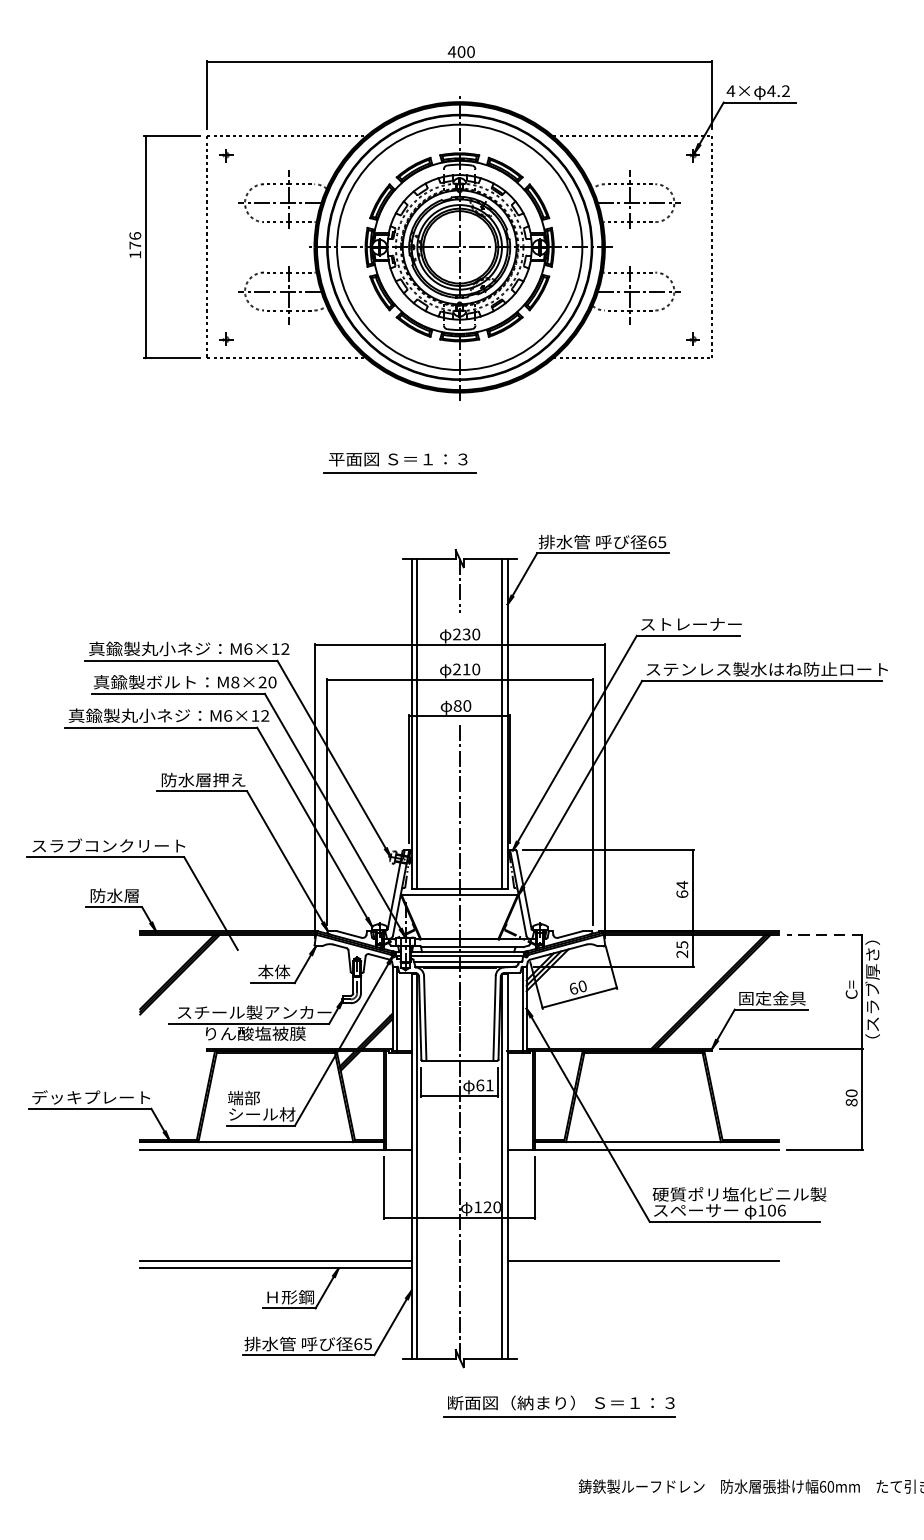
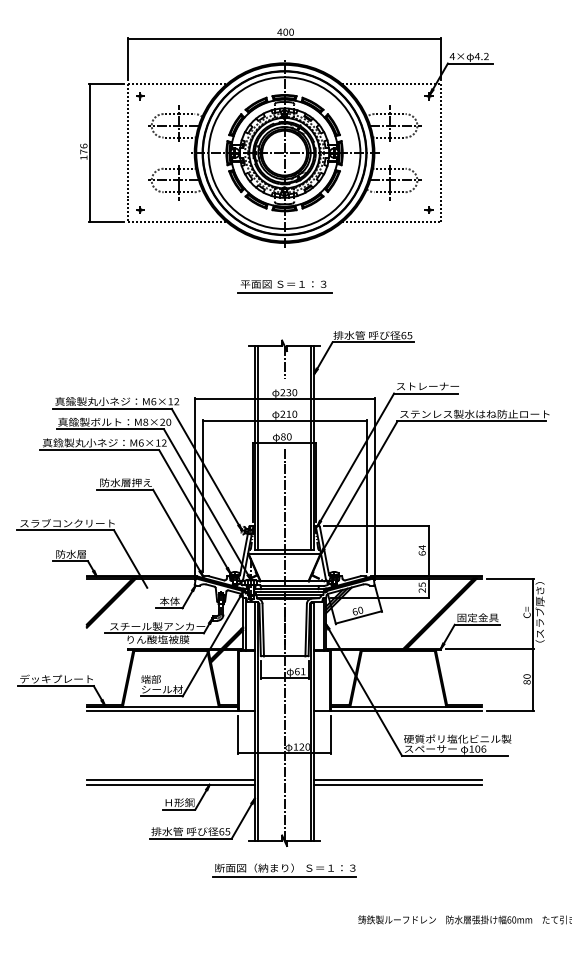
part: (399, 462) -> (284, 286), moved
line: (824, 934) -> (510, 578), dashed -> solid
line: (643, 1267) -> (398, 784), added
part: (559, 1406) -> (284, 870), moved

